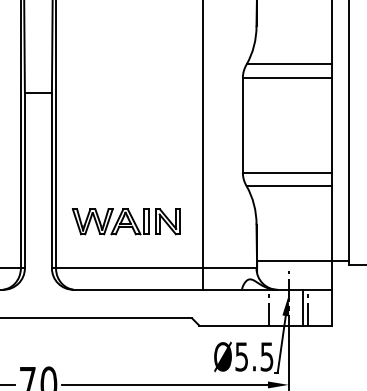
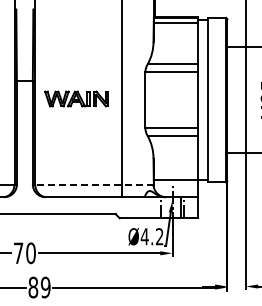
part: (125, 220) -> (76, 98), moved
line: (153, 268) -> (92, 184), solid -> dashed
text: (253, 356) -> (151, 236), Ø5.5 -> Ø4.2

